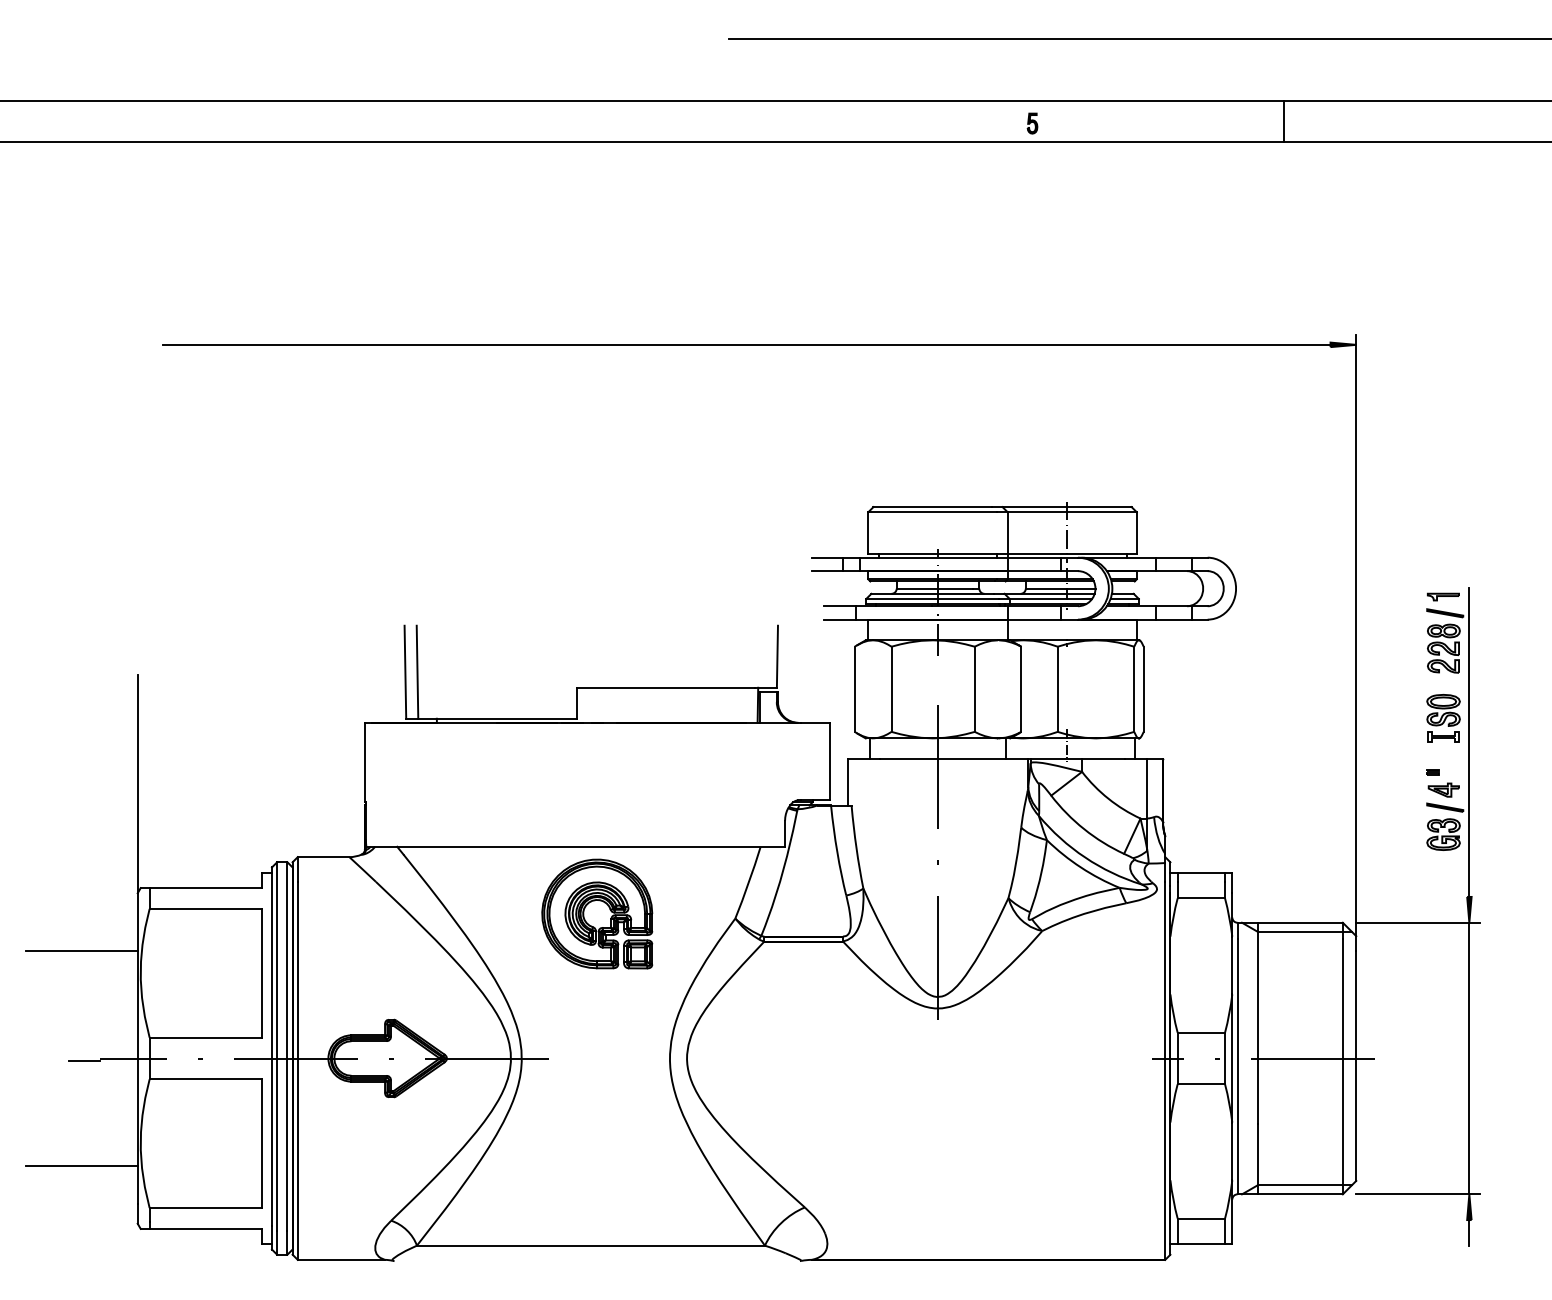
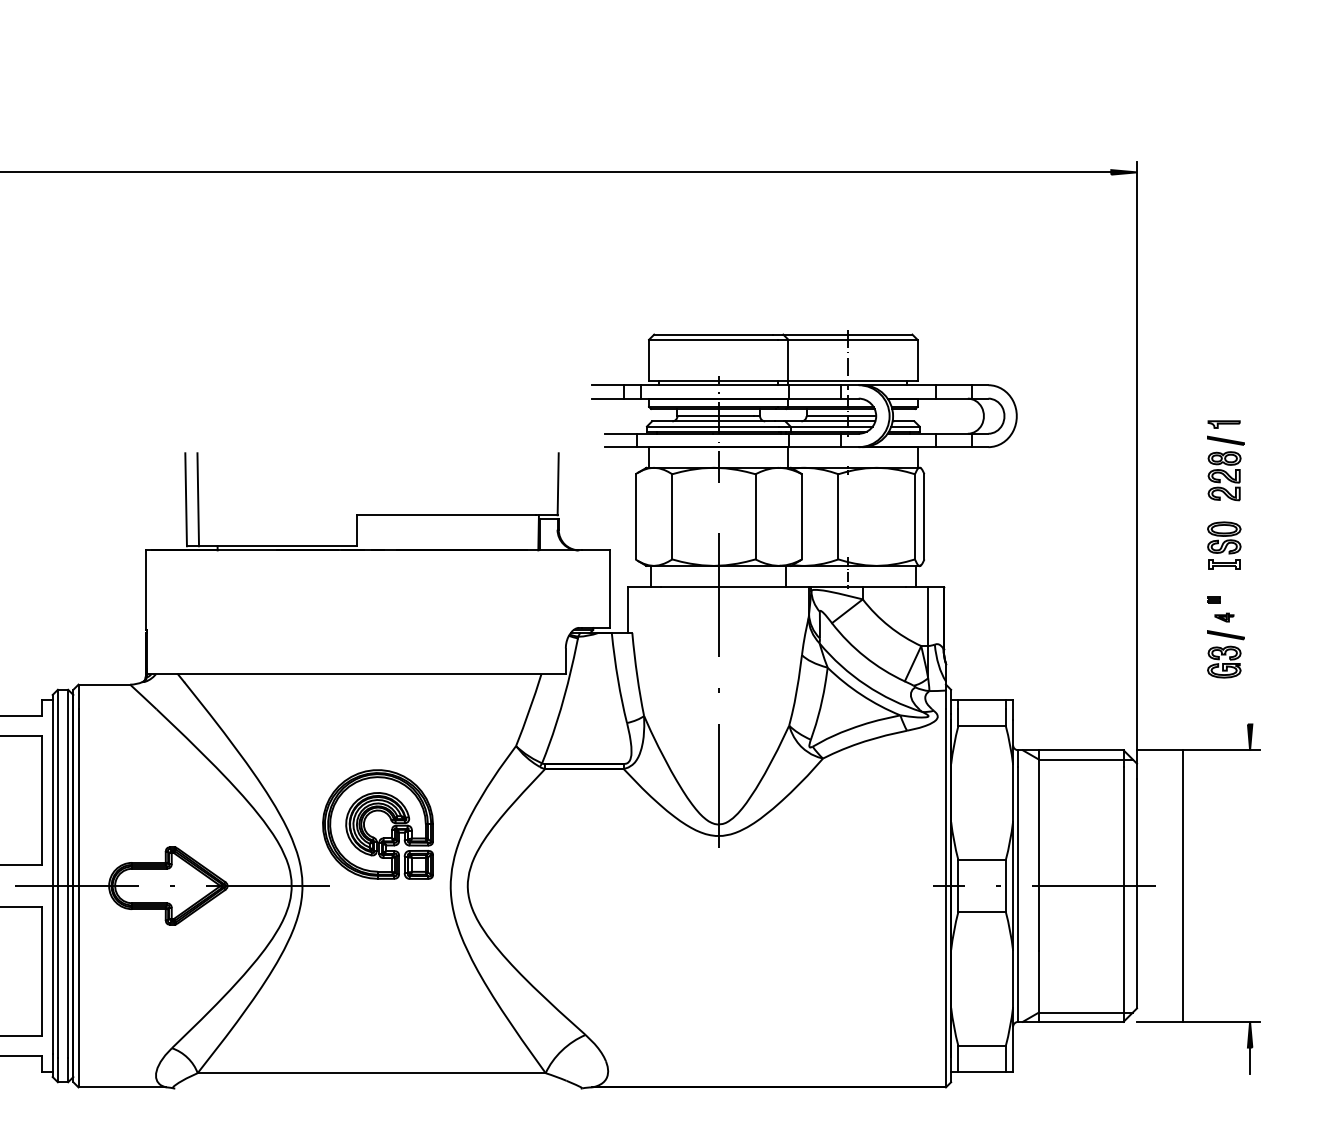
line: (1469, 741) -> (1250, 569), removed
part: (1443, 789) -> (1224, 617), size x0.6
part: (597, 913) -> (378, 824), moved
line: (1469, 1058) -> (1183, 886), moved

